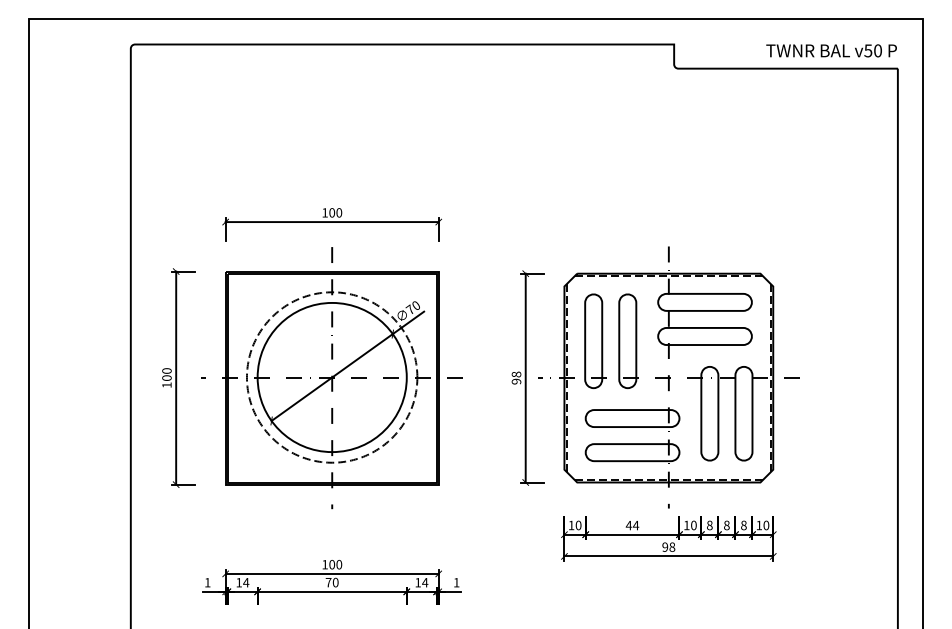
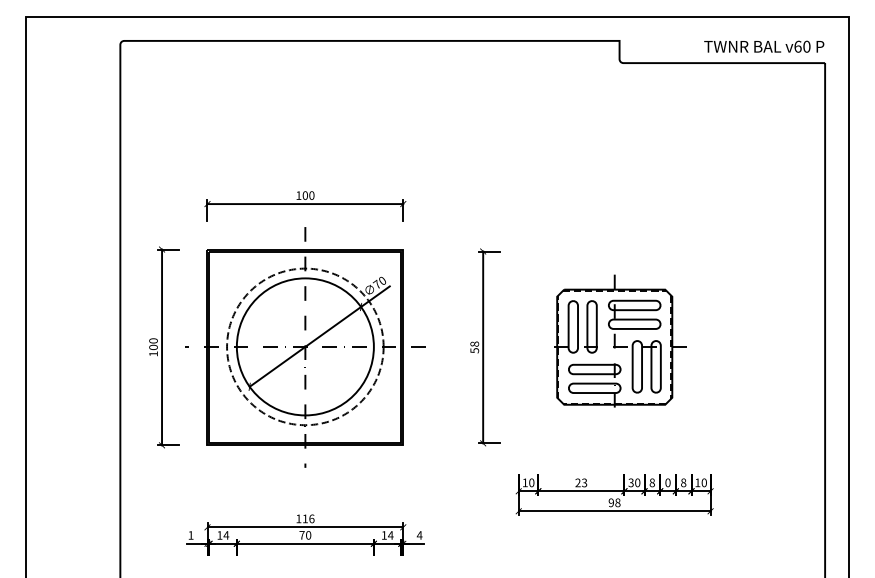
text: (868, 50) -> (798, 46), v50 -> v60
part: (668, 377) -> (614, 346), size x0.6
text: (515, 381) -> (473, 350), 98 -> 58
text: (632, 525) -> (581, 482), 44 -> 23
text: (686, 525) -> (630, 482), 10 -> 30
text: (726, 525) -> (667, 482), 8 -> 0
text: (335, 564) -> (308, 518), 100 -> 116
text: (456, 582) -> (419, 535), 1 -> 4

